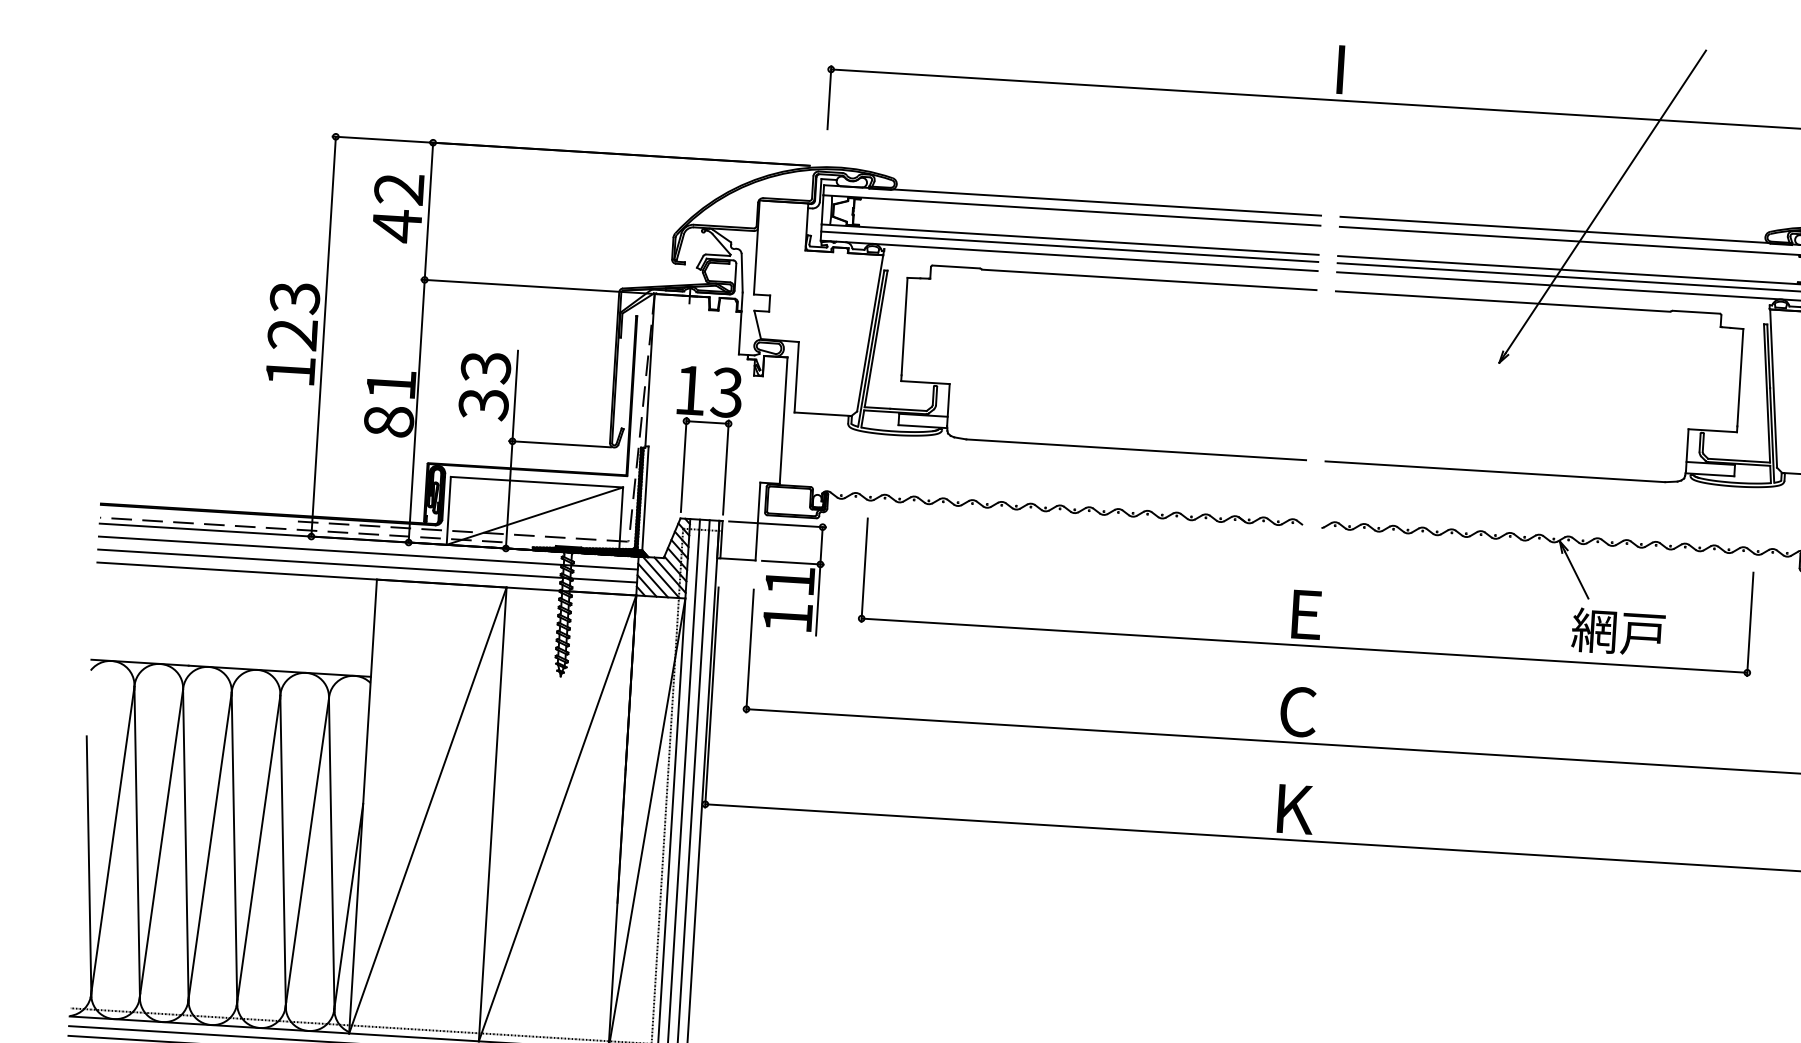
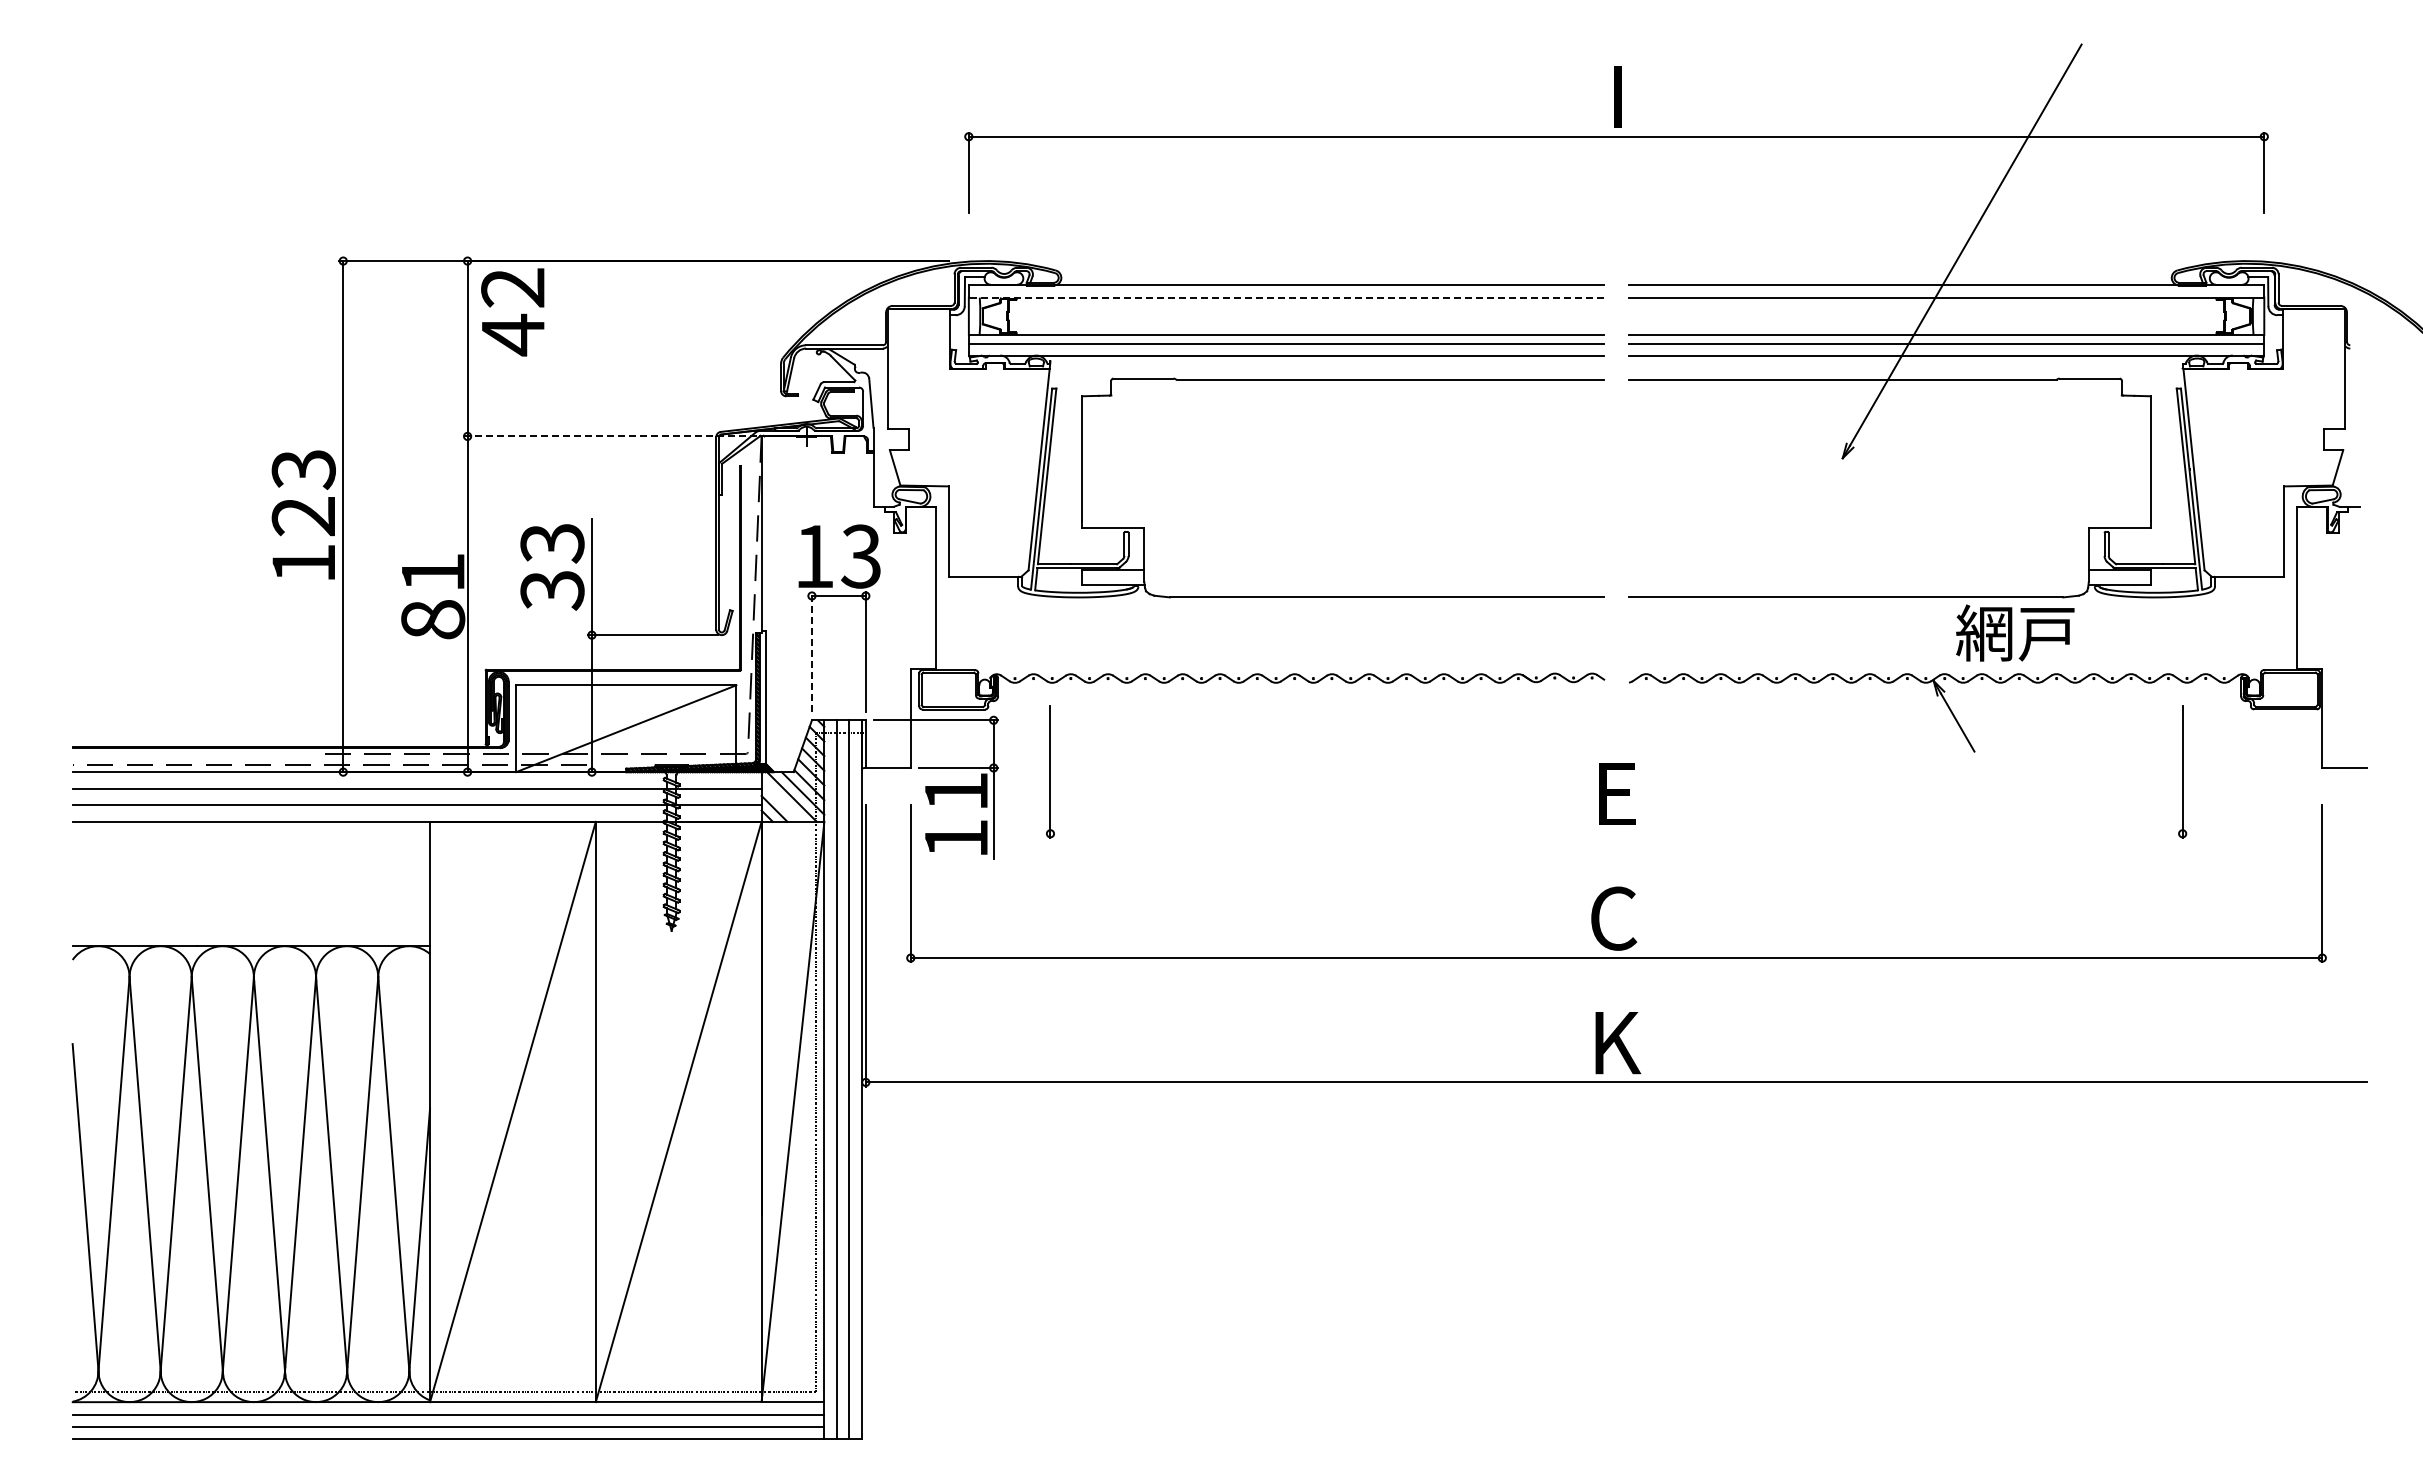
text: (397, 208) -> (512, 312), moved
line: (1071, 210) -> (1286, 297), solid -> dashed
line: (535, 286) -> (609, 436), solid -> dashed
line: (683, 464) -> (811, 651), solid -> dashed
line: (652, 580) -> (781, 801), removed
text: (1618, 631) -> (2015, 632), moved
line: (1304, 645) -> (1616, 833), removed

